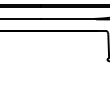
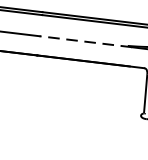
line: (68, 19) -> (84, 41), solid -> dashed

